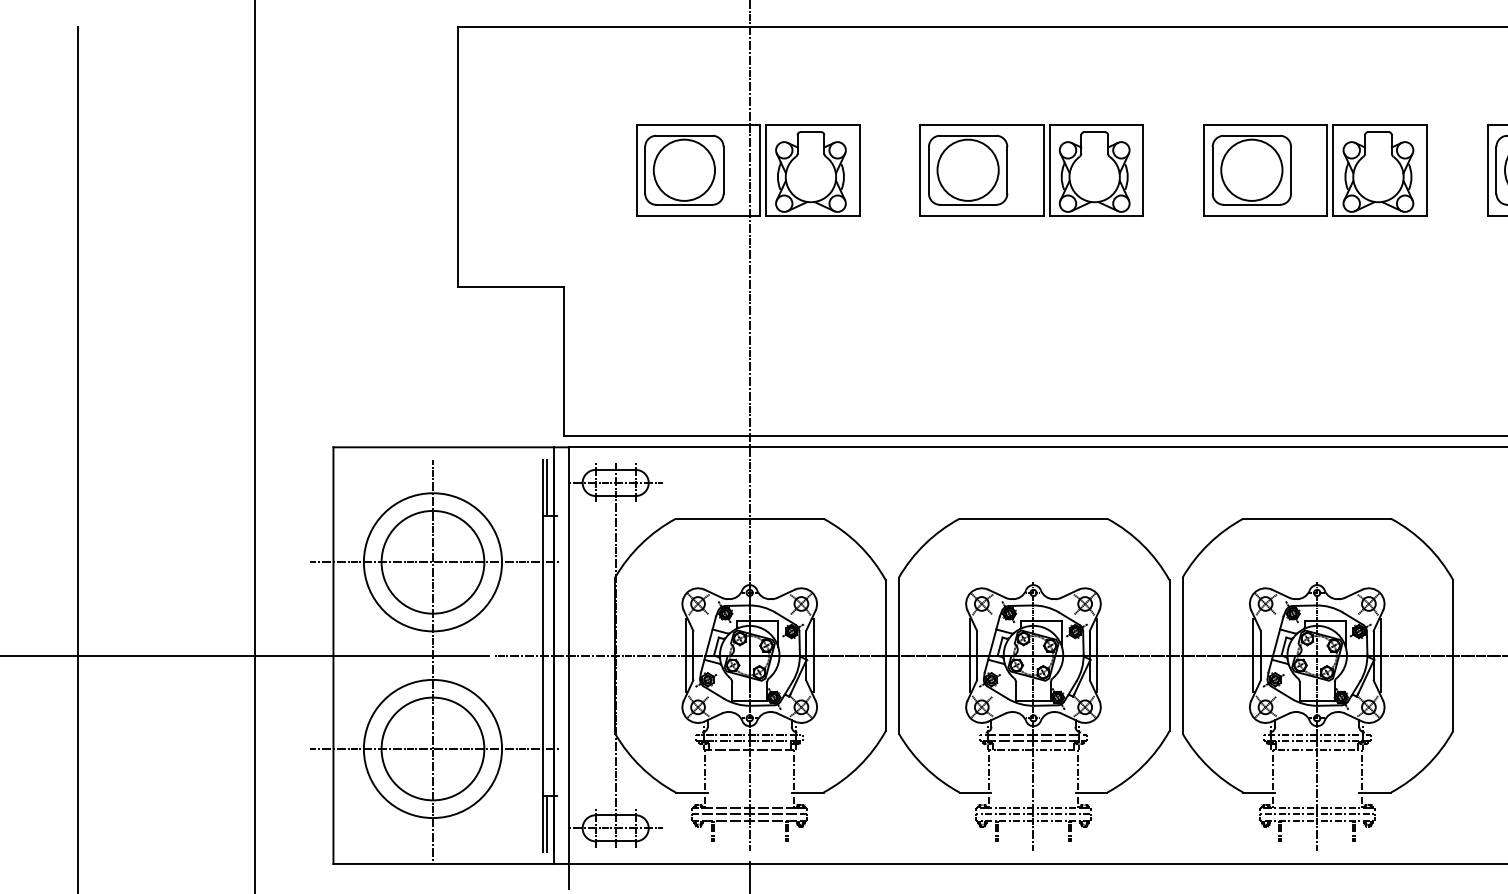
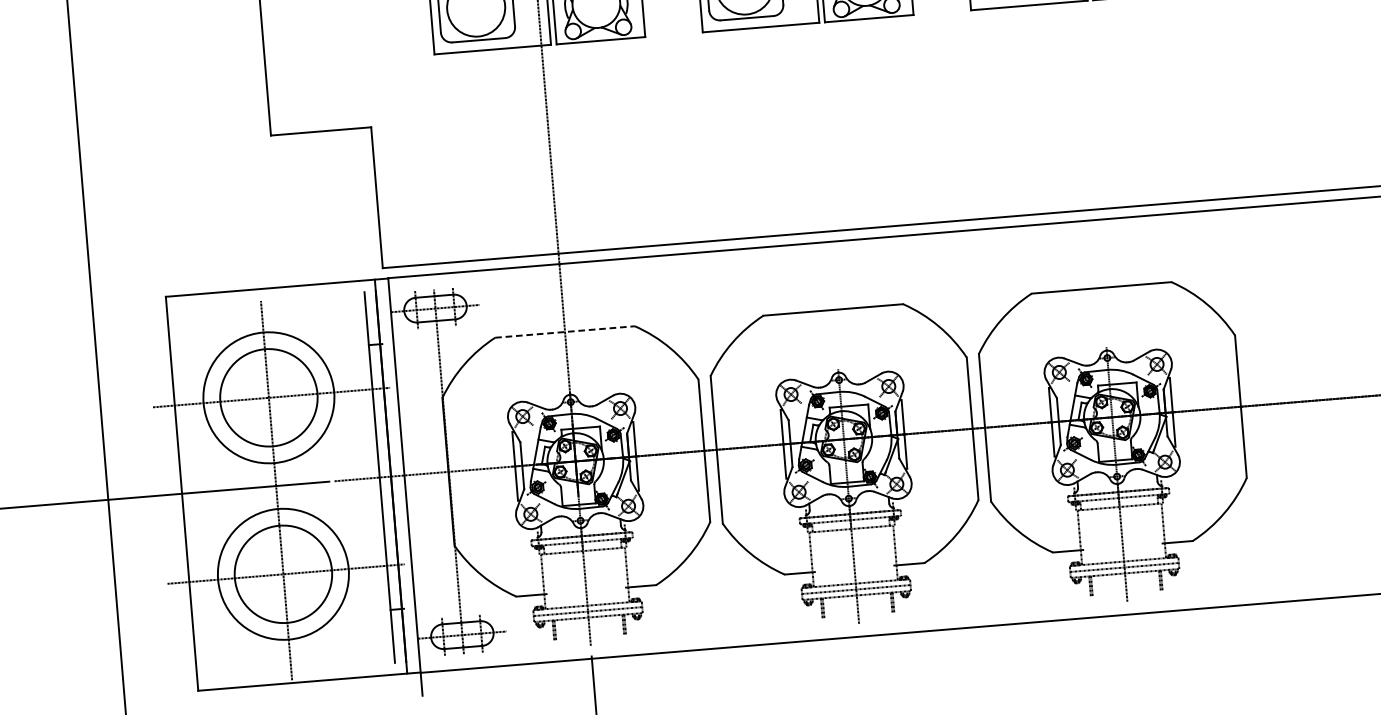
line: (547, 487) -> (371, 318), removed
line: (749, 518) -> (564, 331), solid -> dashed
line: (547, 823) -> (397, 635), removed

